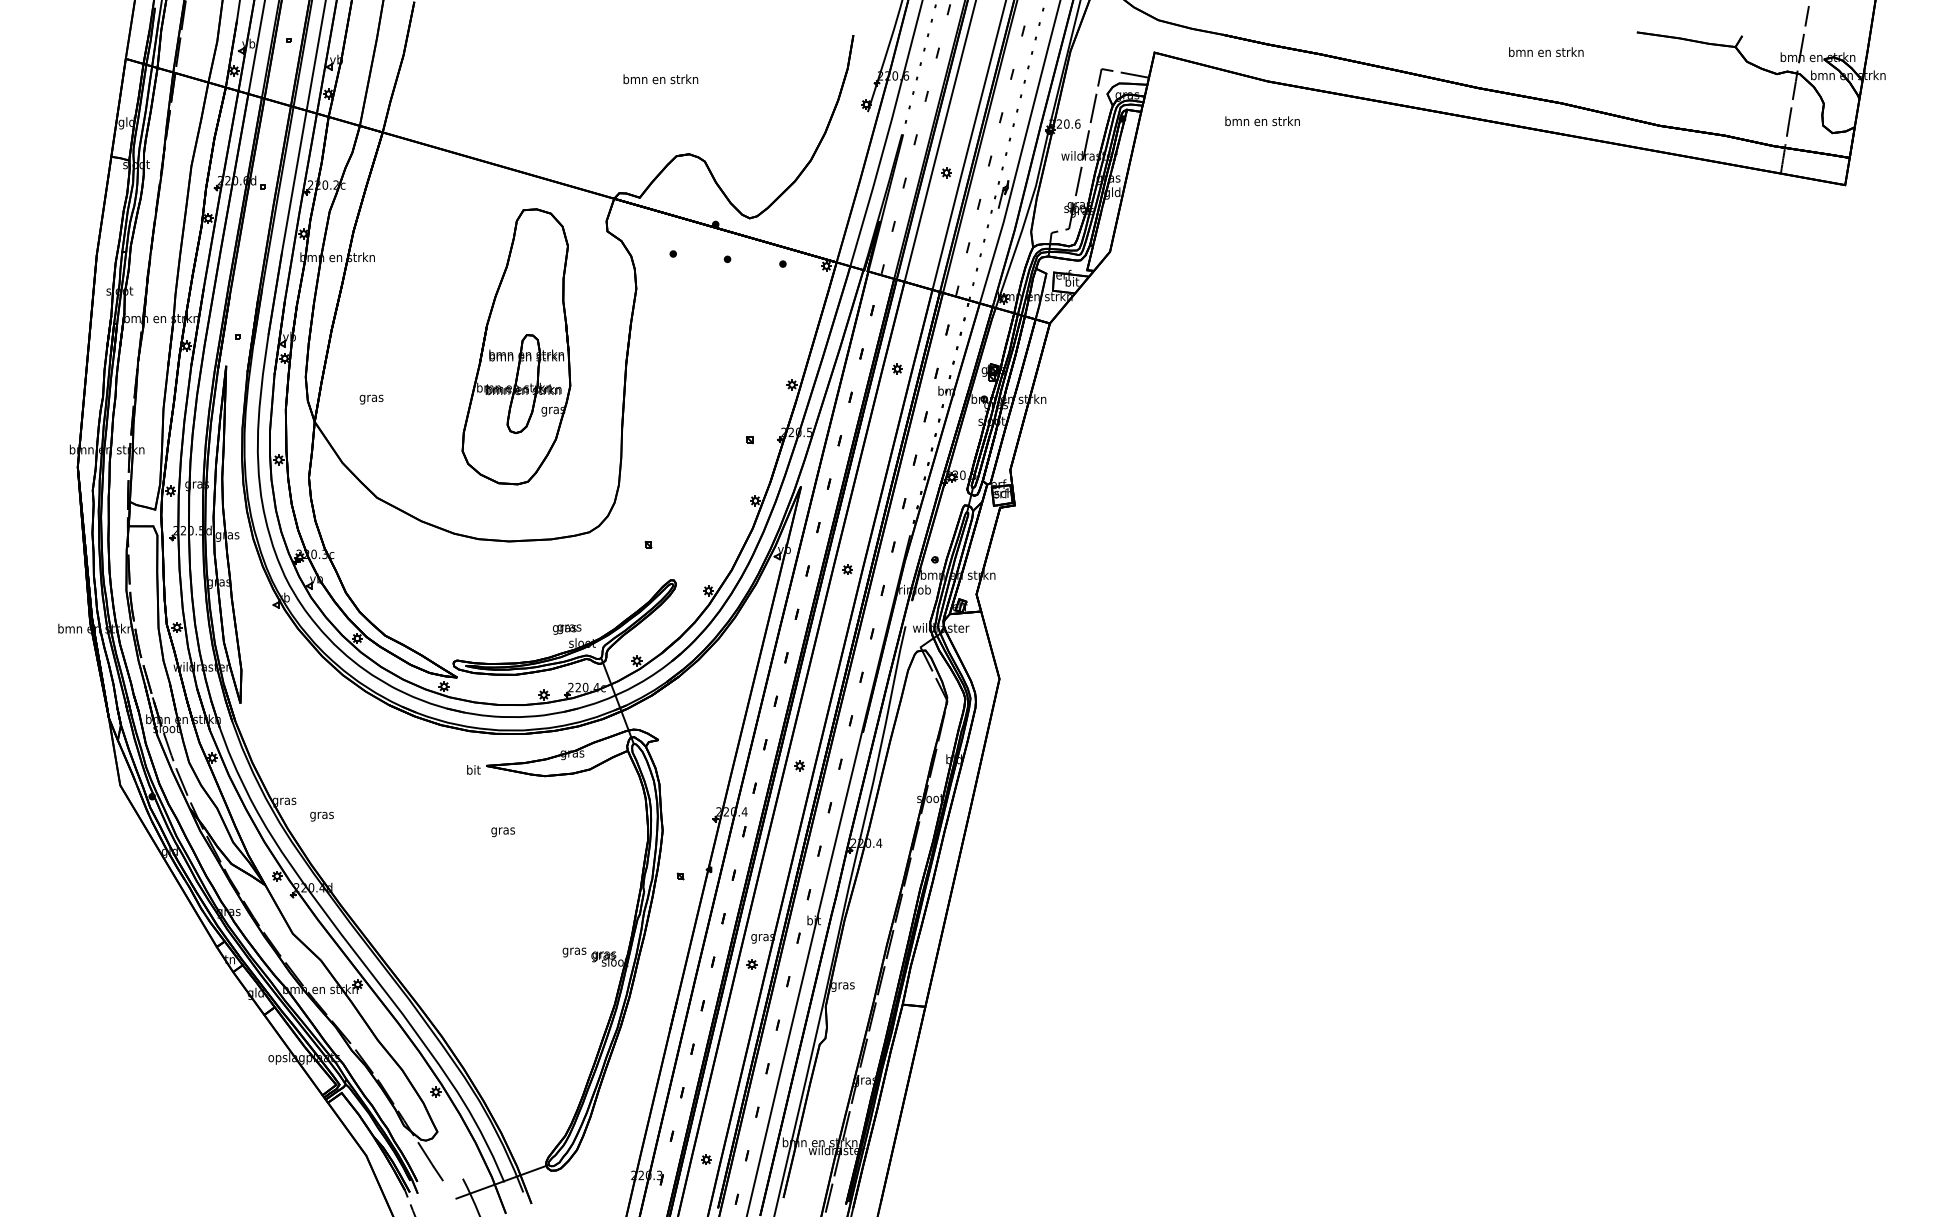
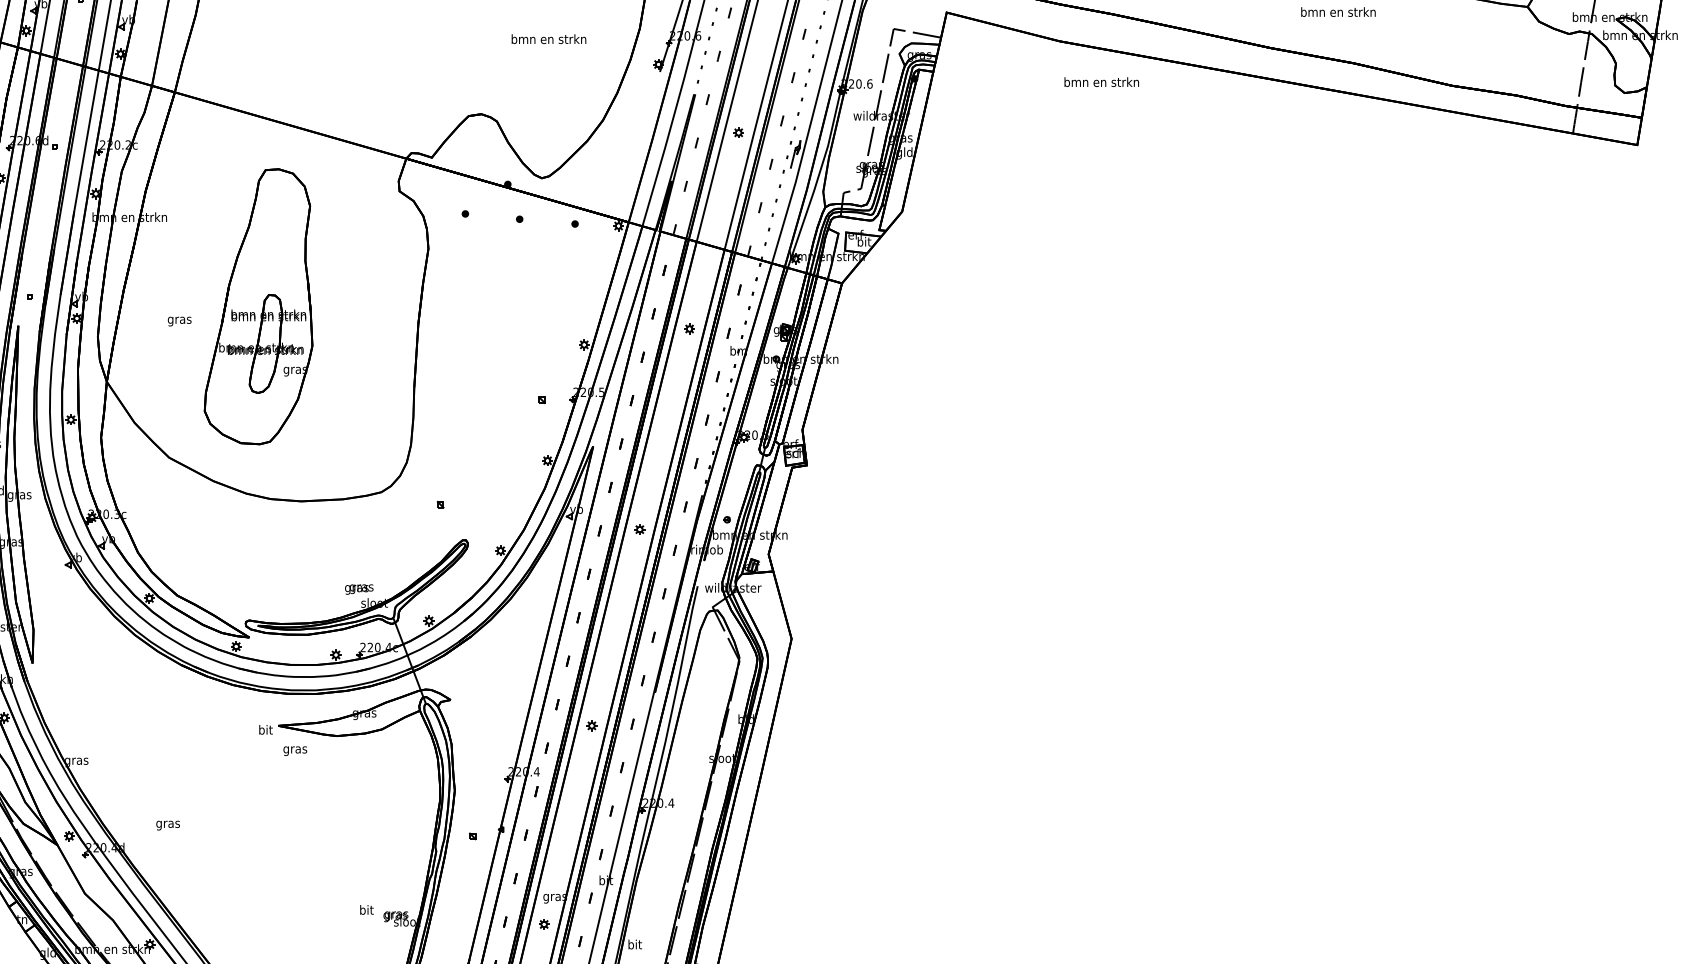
text: (660, 79) -> (548, 39), moved
text: (1262, 121) -> (1101, 82), moved
part: (516, 346) -> (258, 306), moved
text: (371, 399) -> (179, 321), moved
text: (321, 816) -> (167, 825), moved
text: (502, 832) -> (294, 751), moved
text: (574, 951) -> (366, 911), gras -> bit
text: (842, 985) -> (634, 945), gras -> bit

